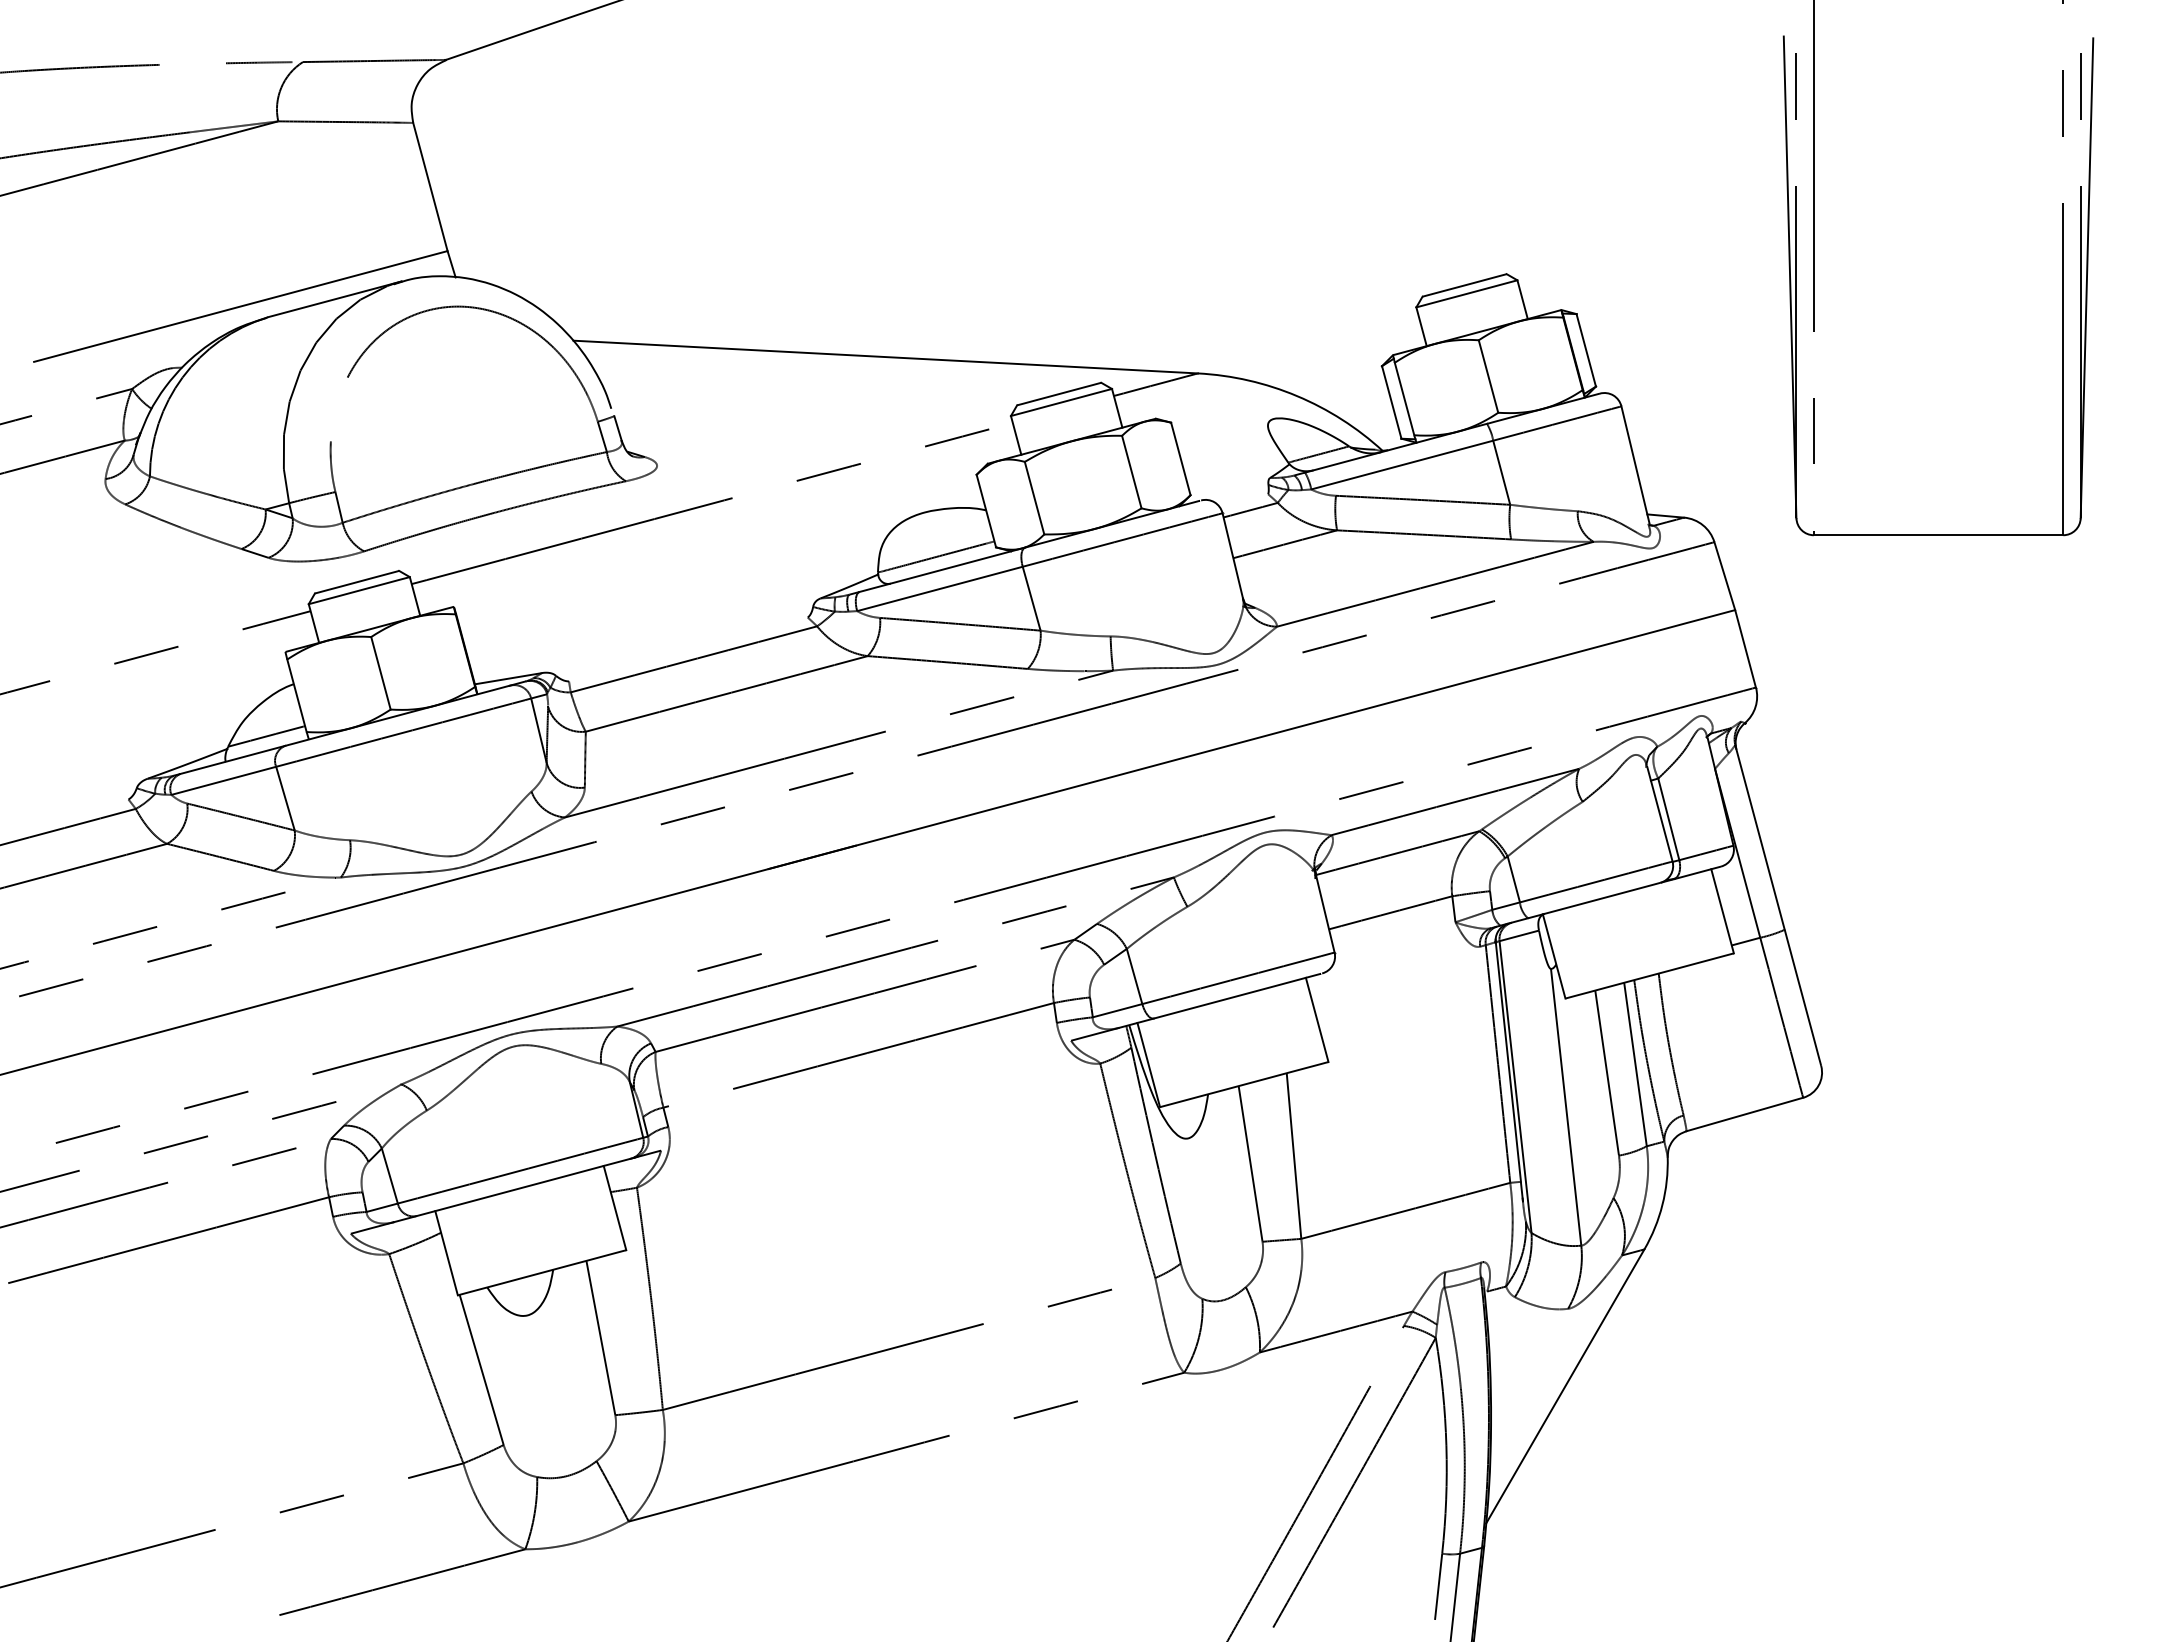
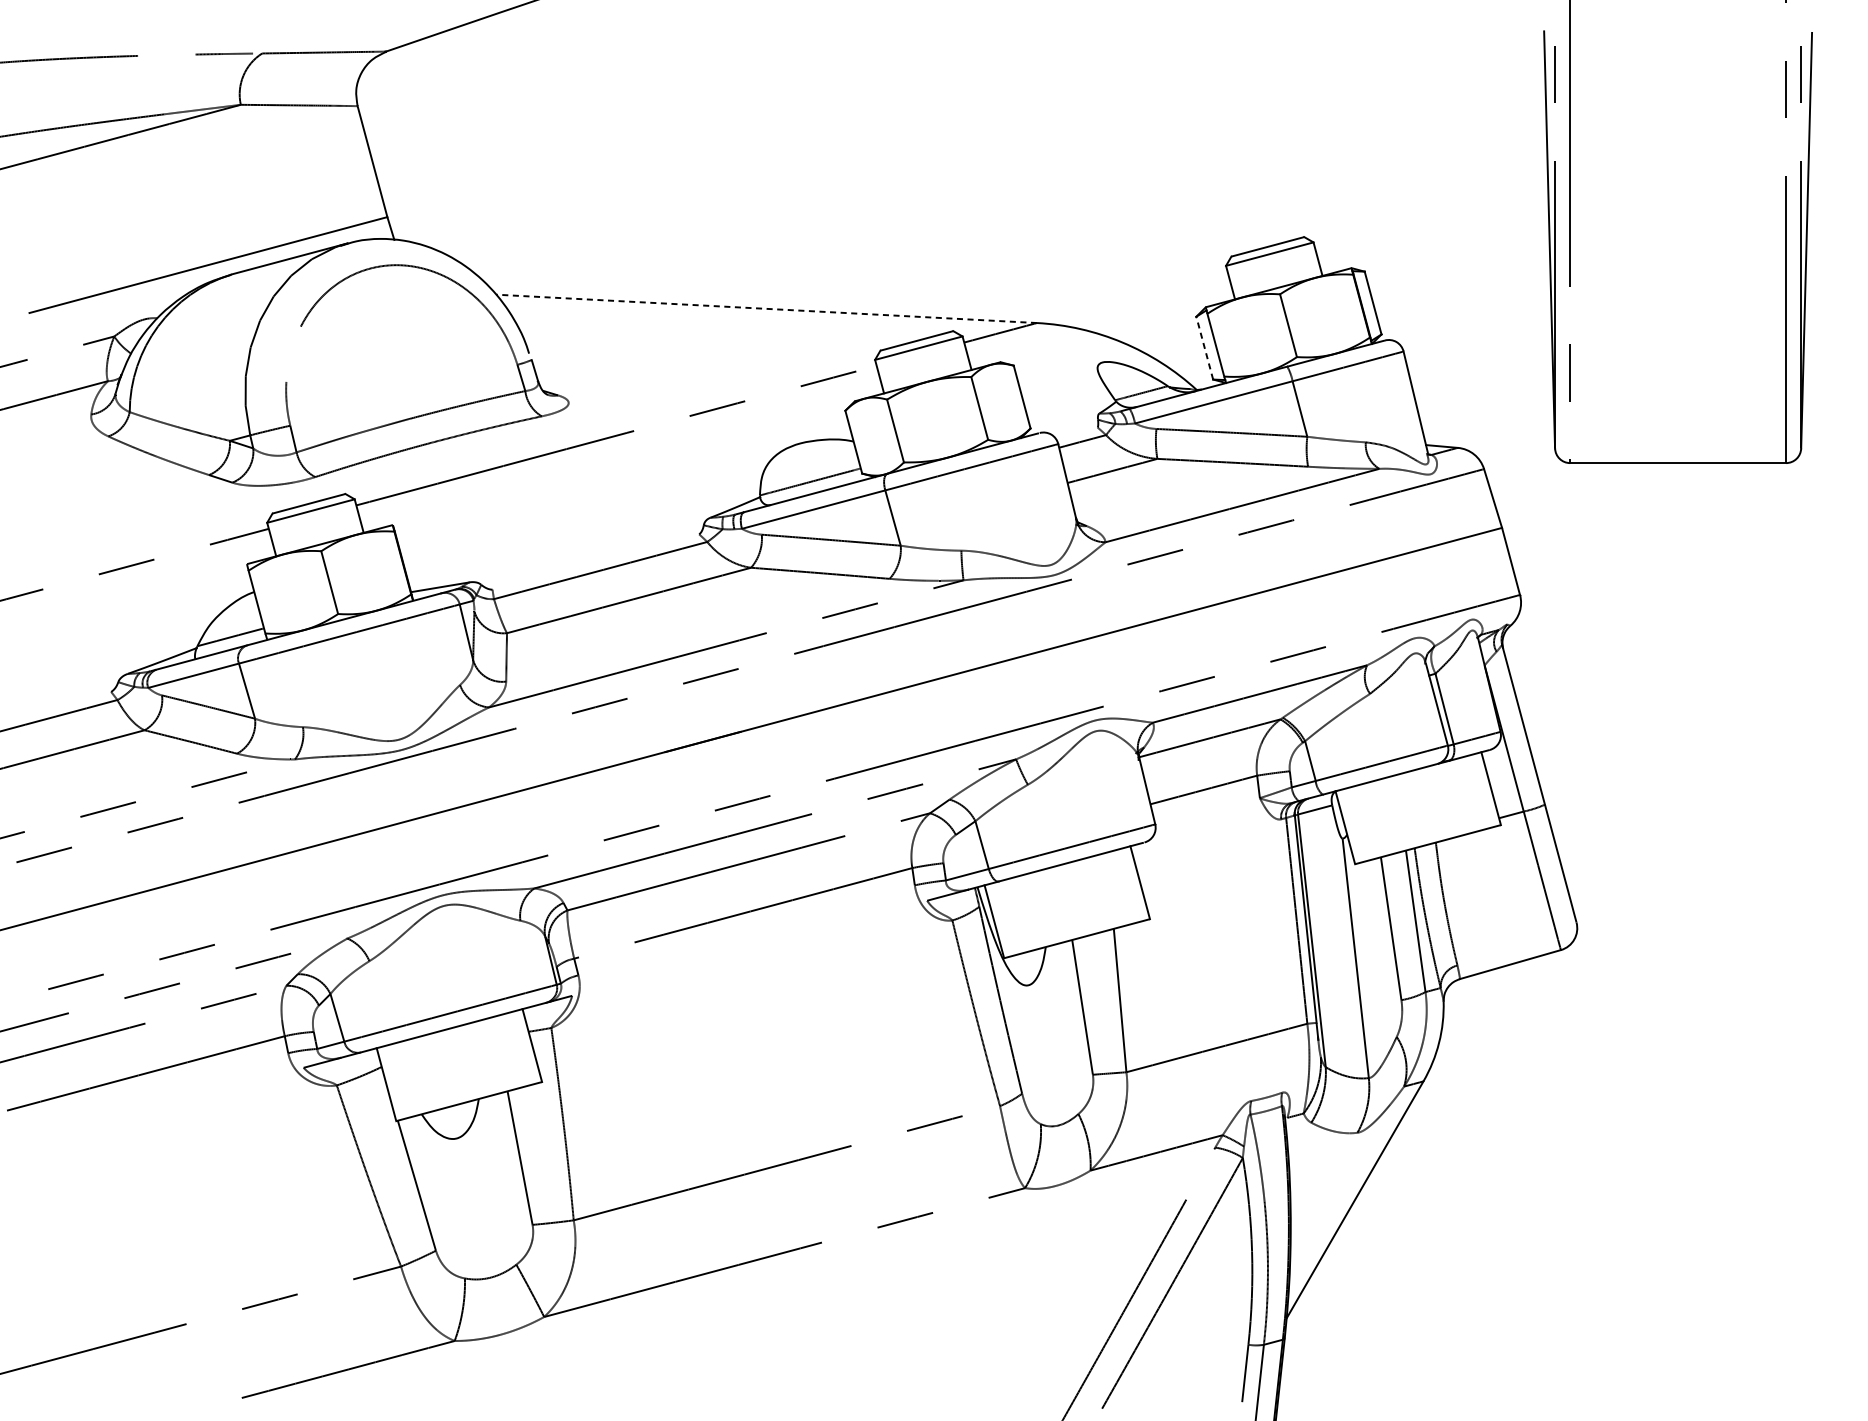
line: (885, 357) -> (766, 309), solid -> dashed
line: (1391, 402) -> (1204, 348), solid -> dashed

